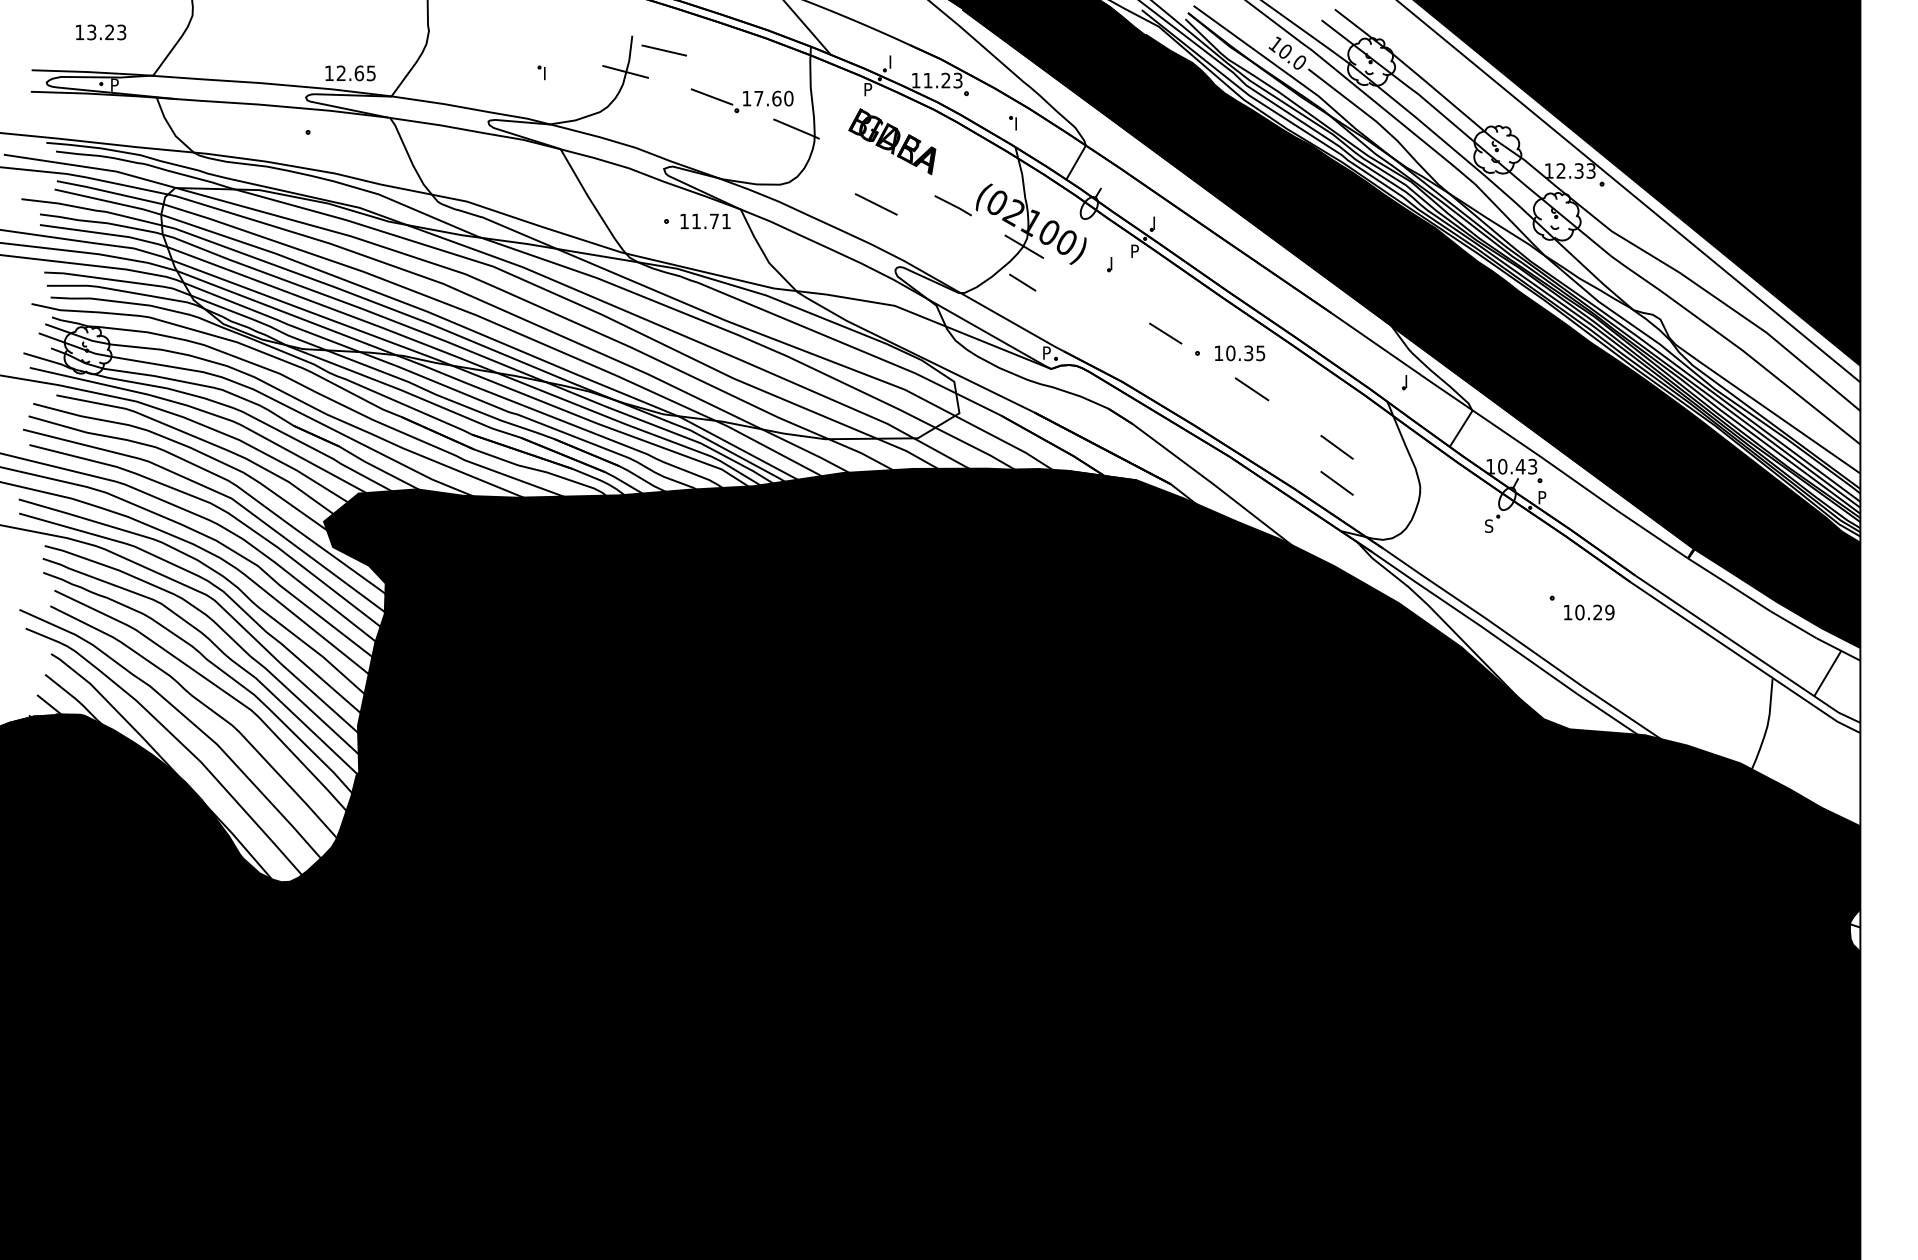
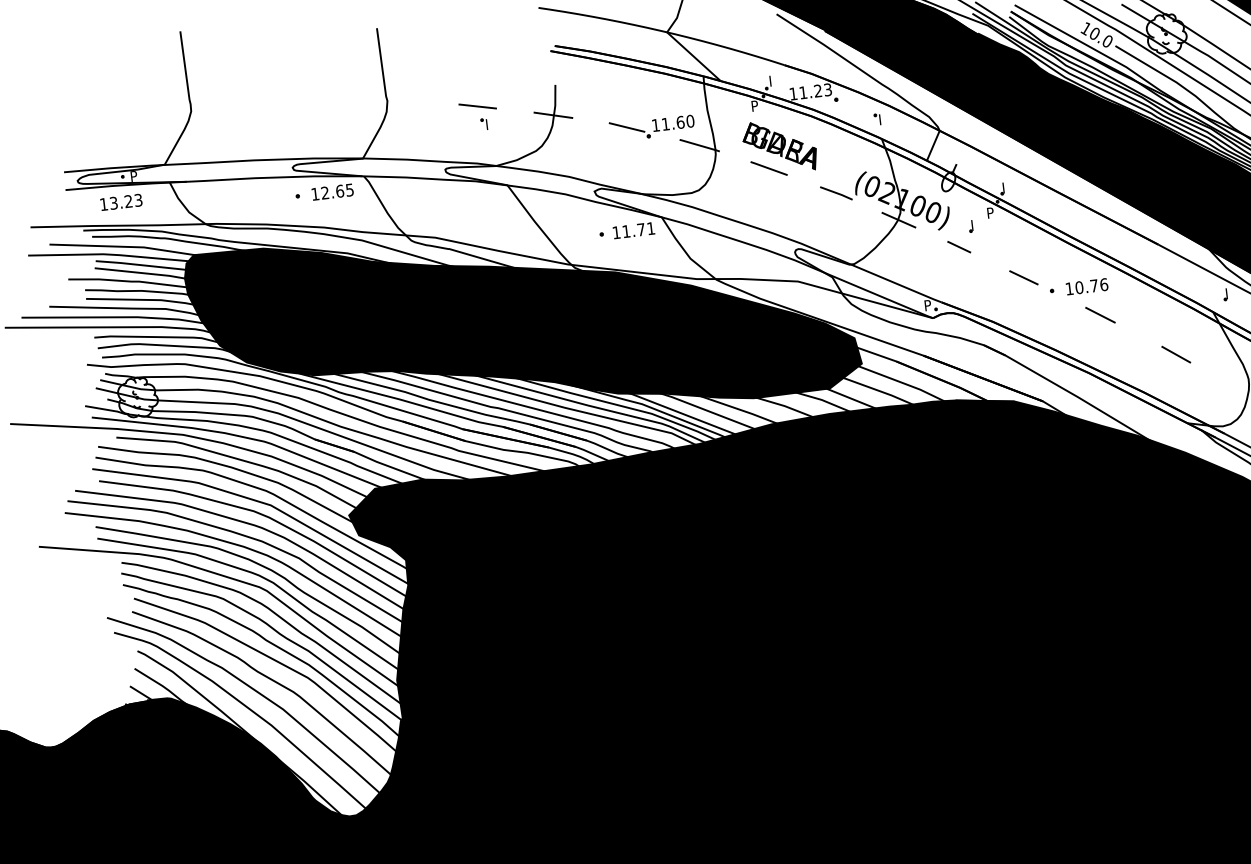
text: (101, 32) -> (121, 202), moved
line: (663, 50) -> (477, 106), moved
text: (350, 73) -> (332, 192), moved
text: (758, 98) -> (665, 124), 17.60 -> 11.60
line: (875, 204) -> (768, 168), moved
line: (1022, 282) -> (959, 247), moved
fill: (560, 313) -> (523, 320), added
text: (1254, 353) -> (1098, 285), 10.35 -> 10.76
line: (1336, 482) -> (1179, 383), removed

